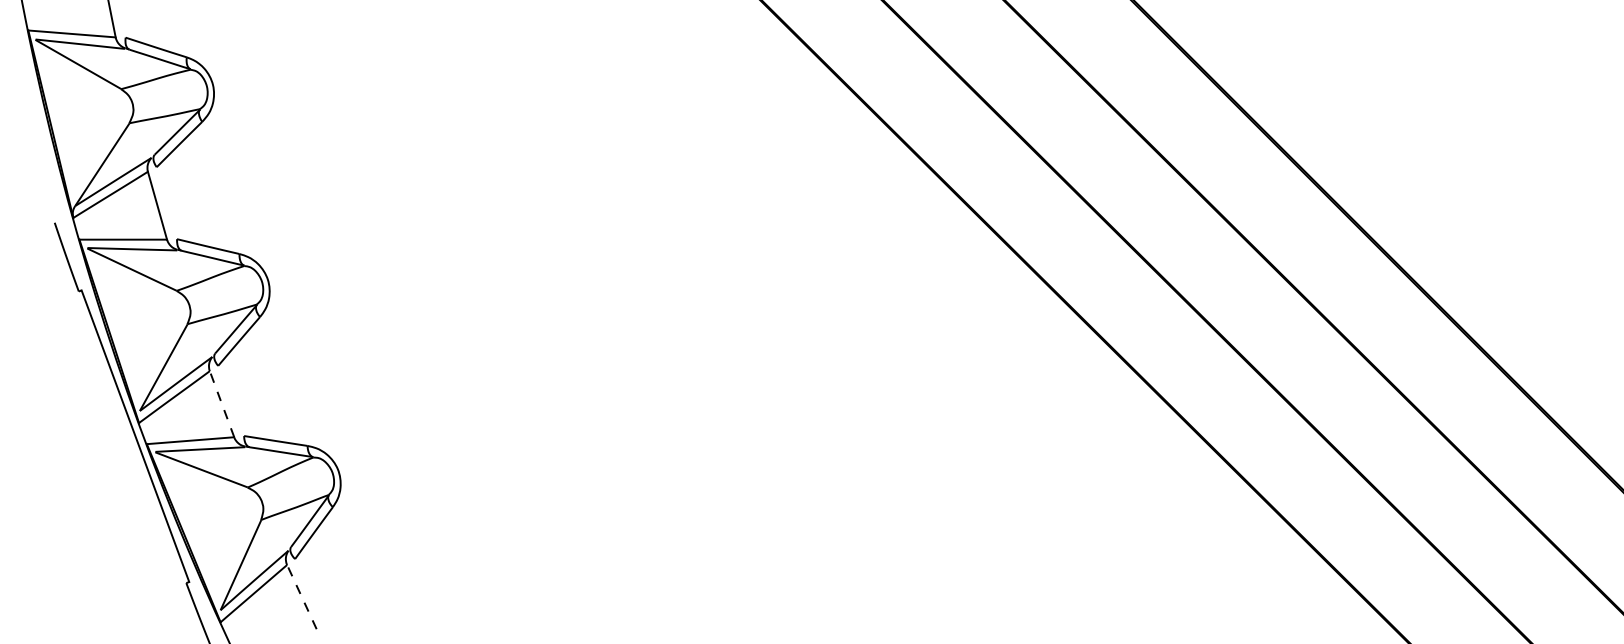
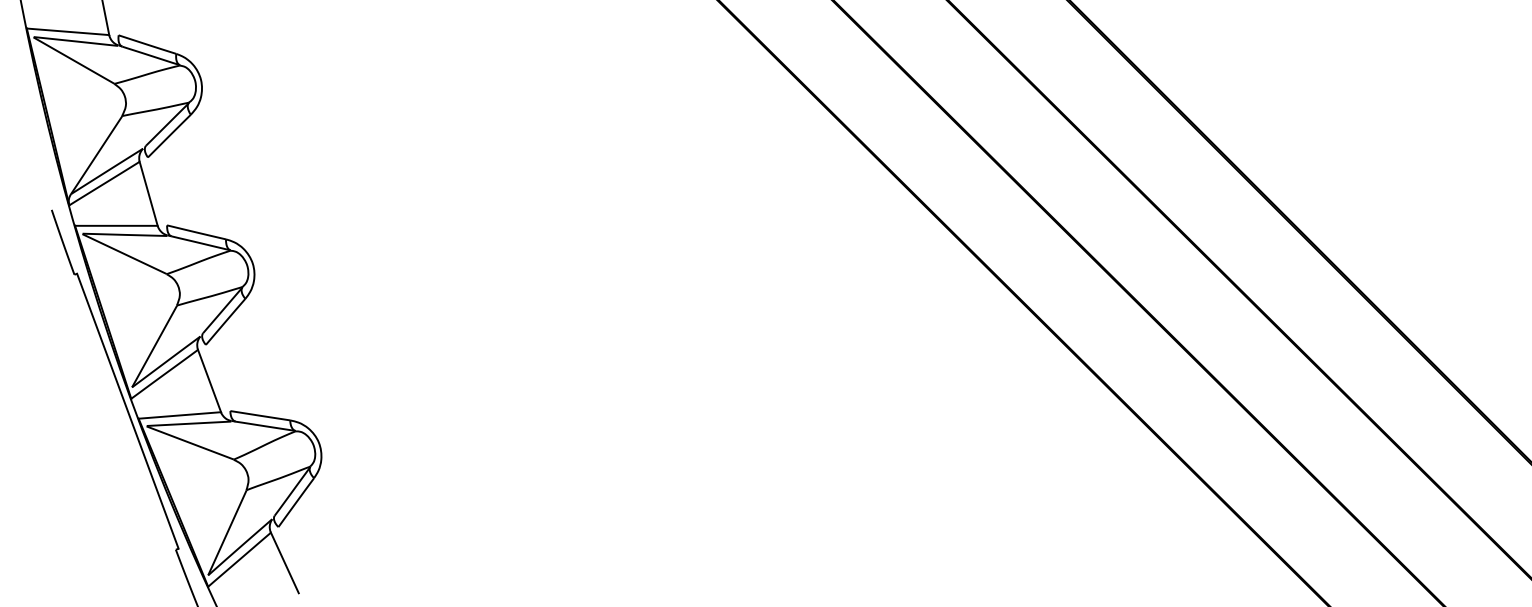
line: (221, 403) -> (209, 380), dashed -> solid
line: (301, 596) -> (284, 562), dashed -> solid

